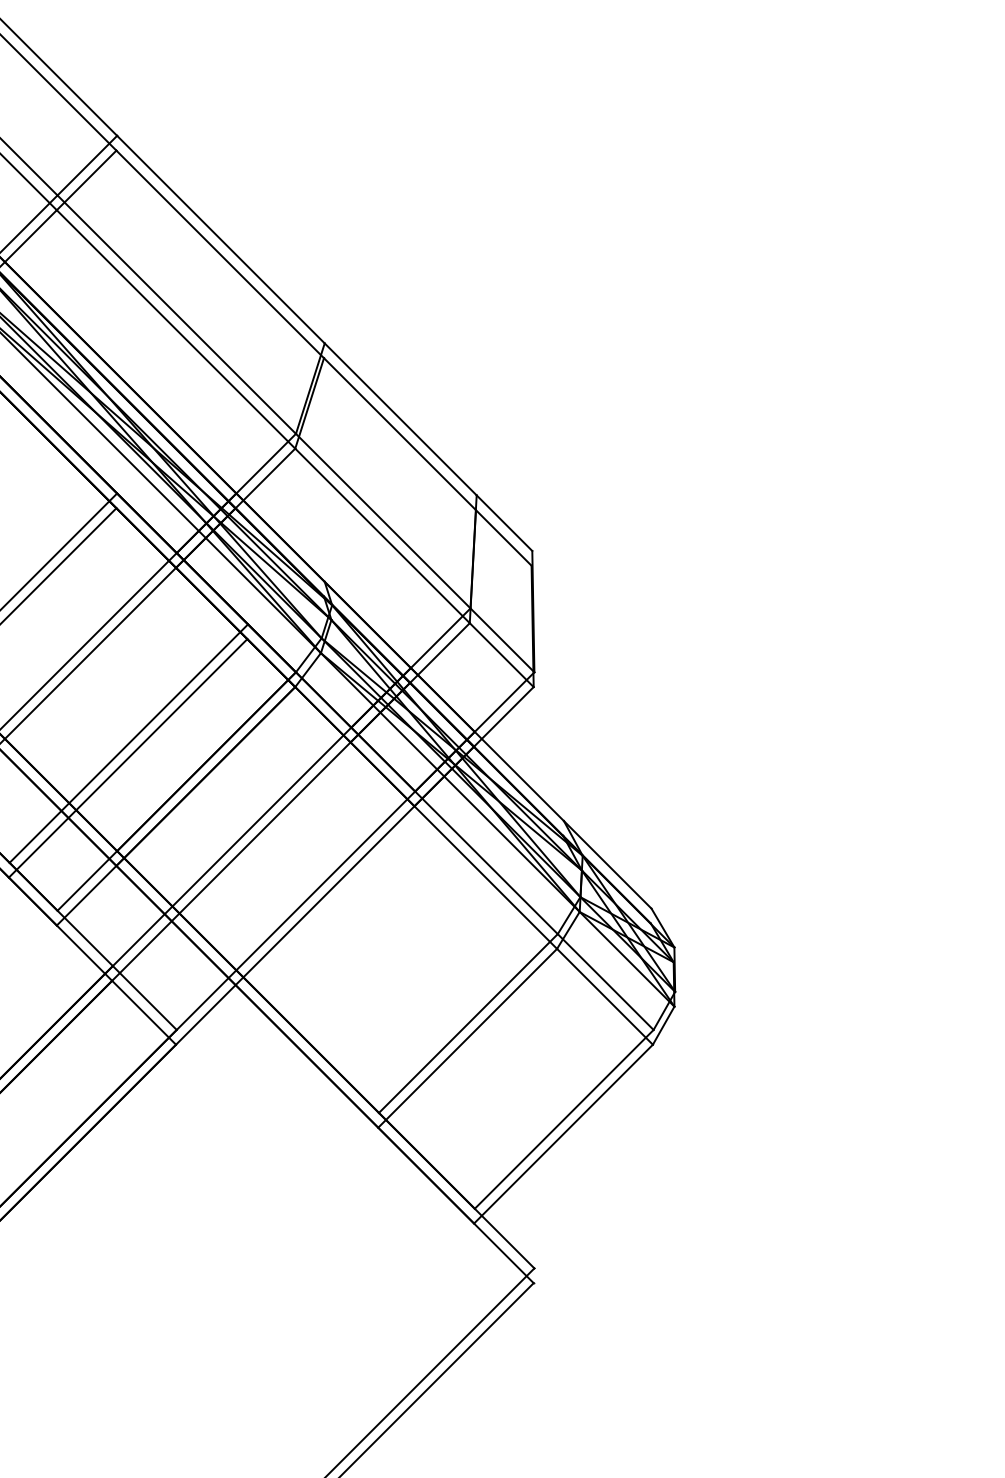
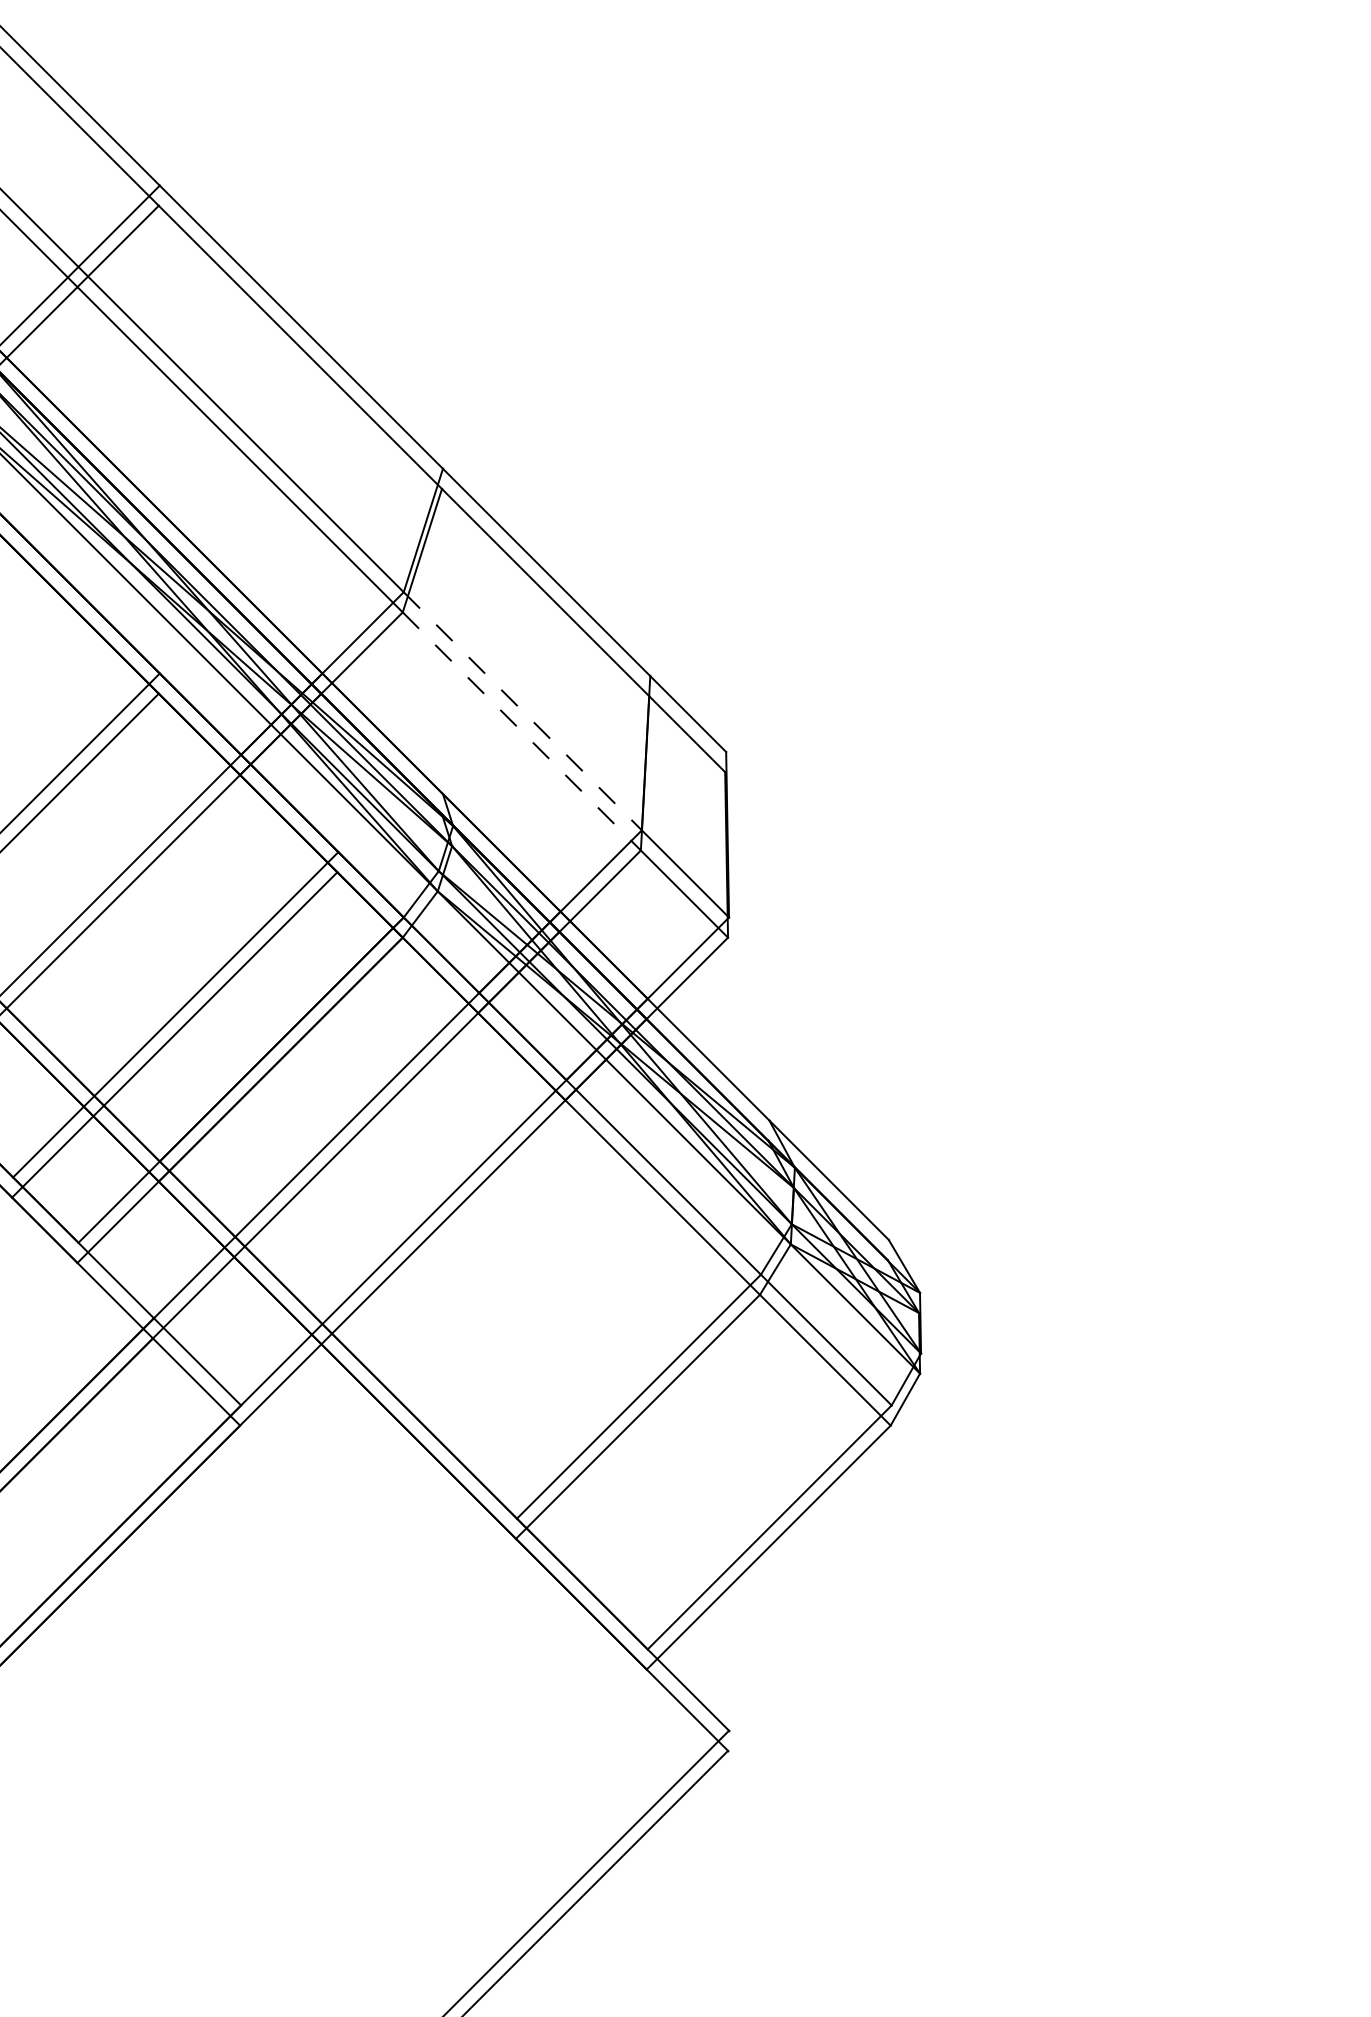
line: (383, 521) -> (523, 711), solid -> dashed
line: (383, 535) -> (522, 731), solid -> dashed

